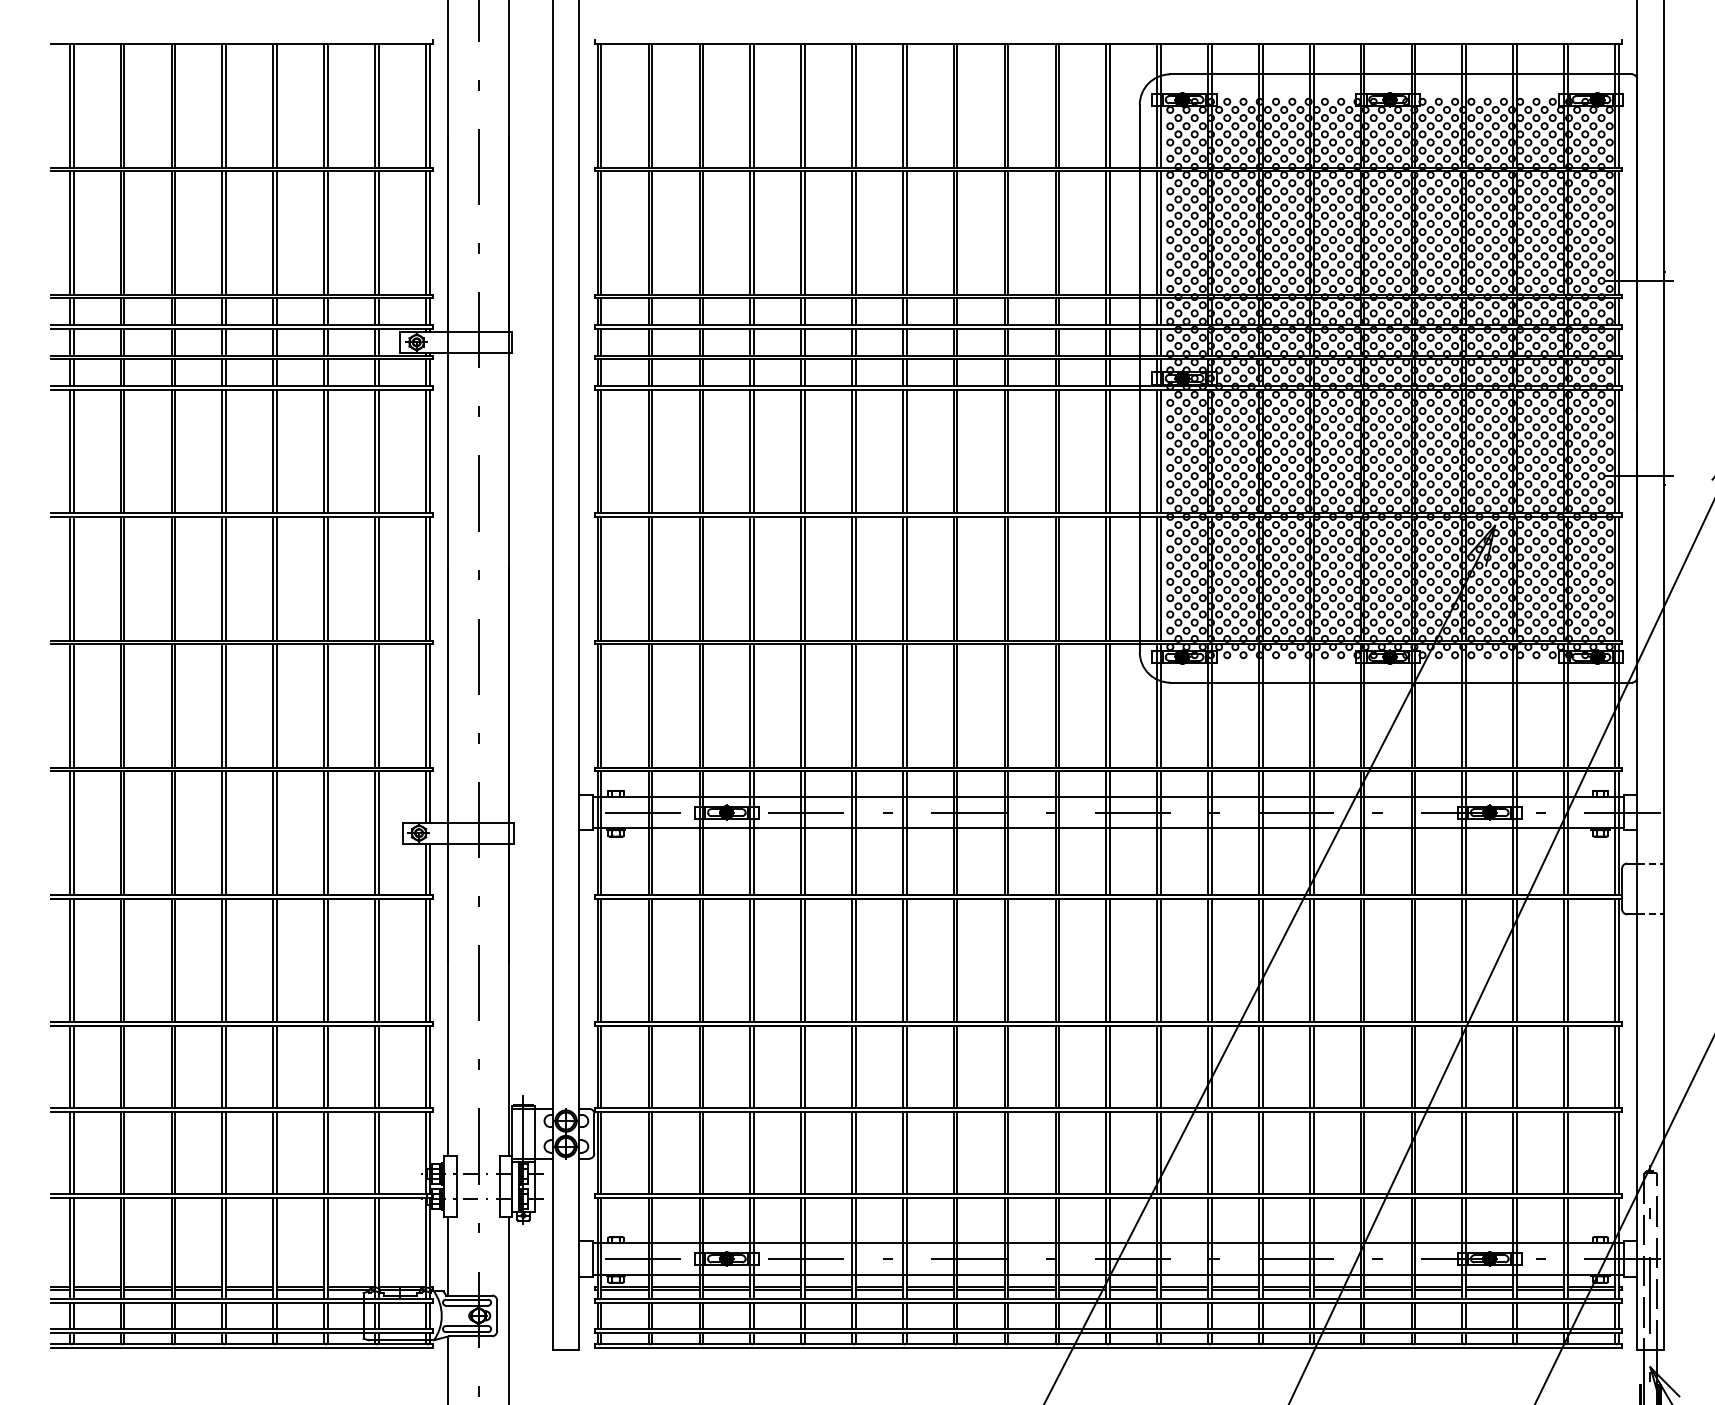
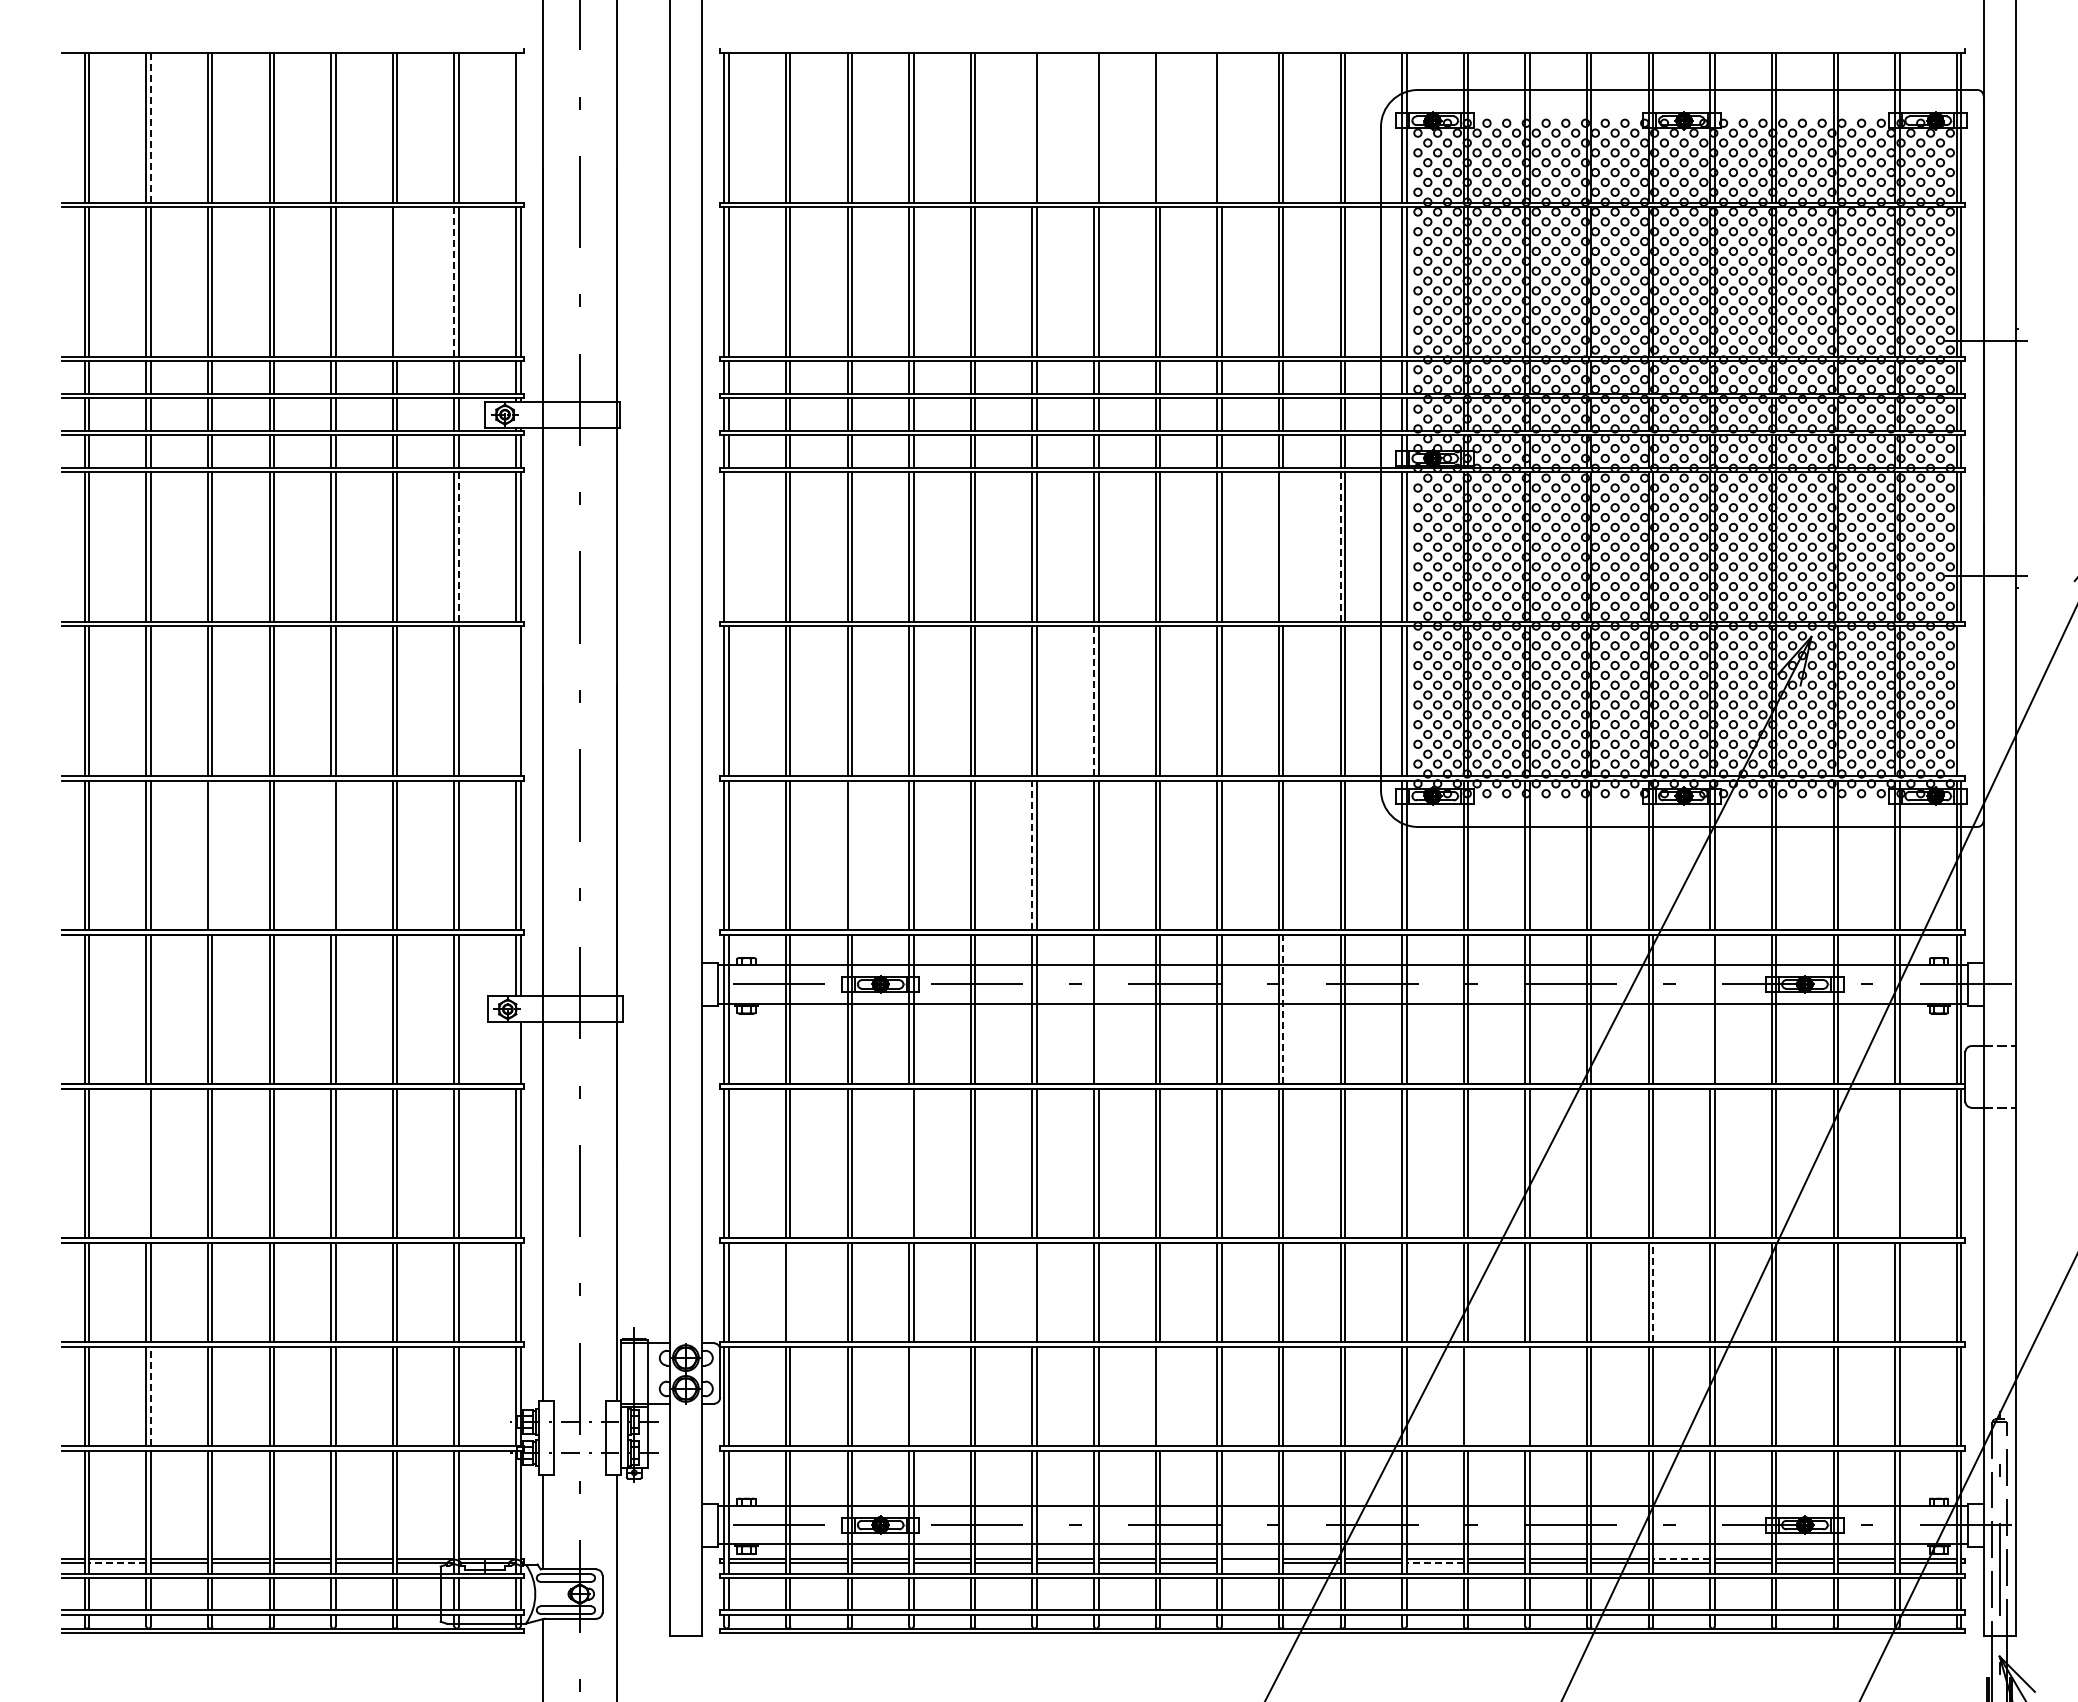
line: (124, 106) -> (150, 128), solid -> dashed
line: (429, 106) -> (520, 128), removed
line: (852, 106) -> (1032, 128), removed
line: (903, 106) -> (1094, 128), removed
line: (957, 106) -> (1160, 128), removed
line: (1008, 106) -> (1221, 128), removed
line: (328, 233) -> (397, 282), removed
line: (375, 233) -> (454, 282), solid -> dashed
line: (378, 451) -> (458, 547), solid -> dashed
line: (601, 451) -> (728, 547), removed
line: (1059, 451) -> (1283, 547), removed
line: (1106, 451) -> (1340, 547), solid -> dashed
line: (426, 579) -> (516, 701), removed
line: (903, 579) -> (1094, 701), solid -> dashed
line: (1618, 579) -> (1961, 701), removed
line: (175, 706) -> (212, 855), removed
line: (273, 706) -> (331, 855), removed
line: (703, 706) -> (852, 855), removed
line: (852, 706) -> (1032, 855), solid -> dashed
line: (906, 833) -> (1098, 1009), removed
line: (1059, 833) -> (1283, 1009), solid -> dashed
line: (1411, 833) -> (1710, 1009), removed
line: (426, 869) -> (516, 1053), removed
line: (120, 960) -> (146, 1163), removed
line: (750, 960) -> (909, 1163), removed
line: (1564, 960) -> (1895, 1163), removed
line: (652, 1066) -> (790, 1292), removed
line: (852, 1066) -> (1032, 1292), removed
line: (1364, 1066) -> (1653, 1292), solid -> dashed
line: (124, 1152) -> (150, 1396), solid -> dashed
line: (753, 1152) -> (913, 1396), removed
line: (957, 1152) -> (1160, 1396), removed
line: (1212, 1152) -> (1468, 1396), removed
line: (1259, 1152) -> (1525, 1396), removed
line: (1387, 1286) -> (1681, 1558), solid -> dashed
line: (96, 1290) -> (117, 1563), solid -> dashed
line: (1031, 1290) -> (1249, 1563), removed
line: (1184, 1290) -> (1435, 1563), solid -> dashed

